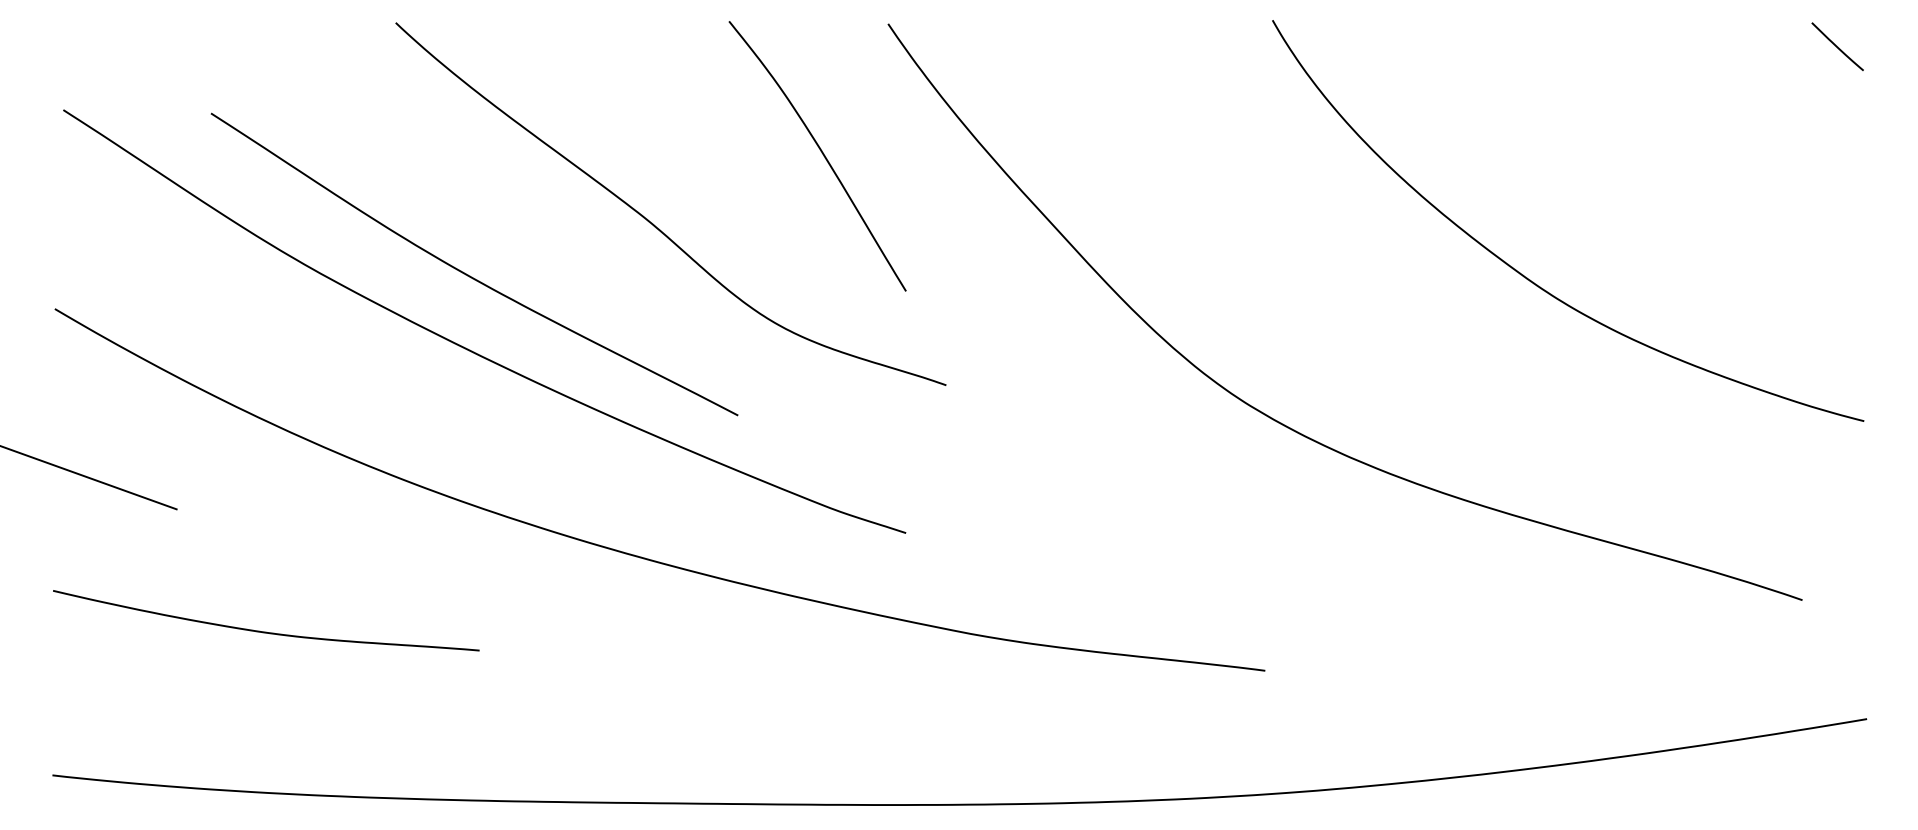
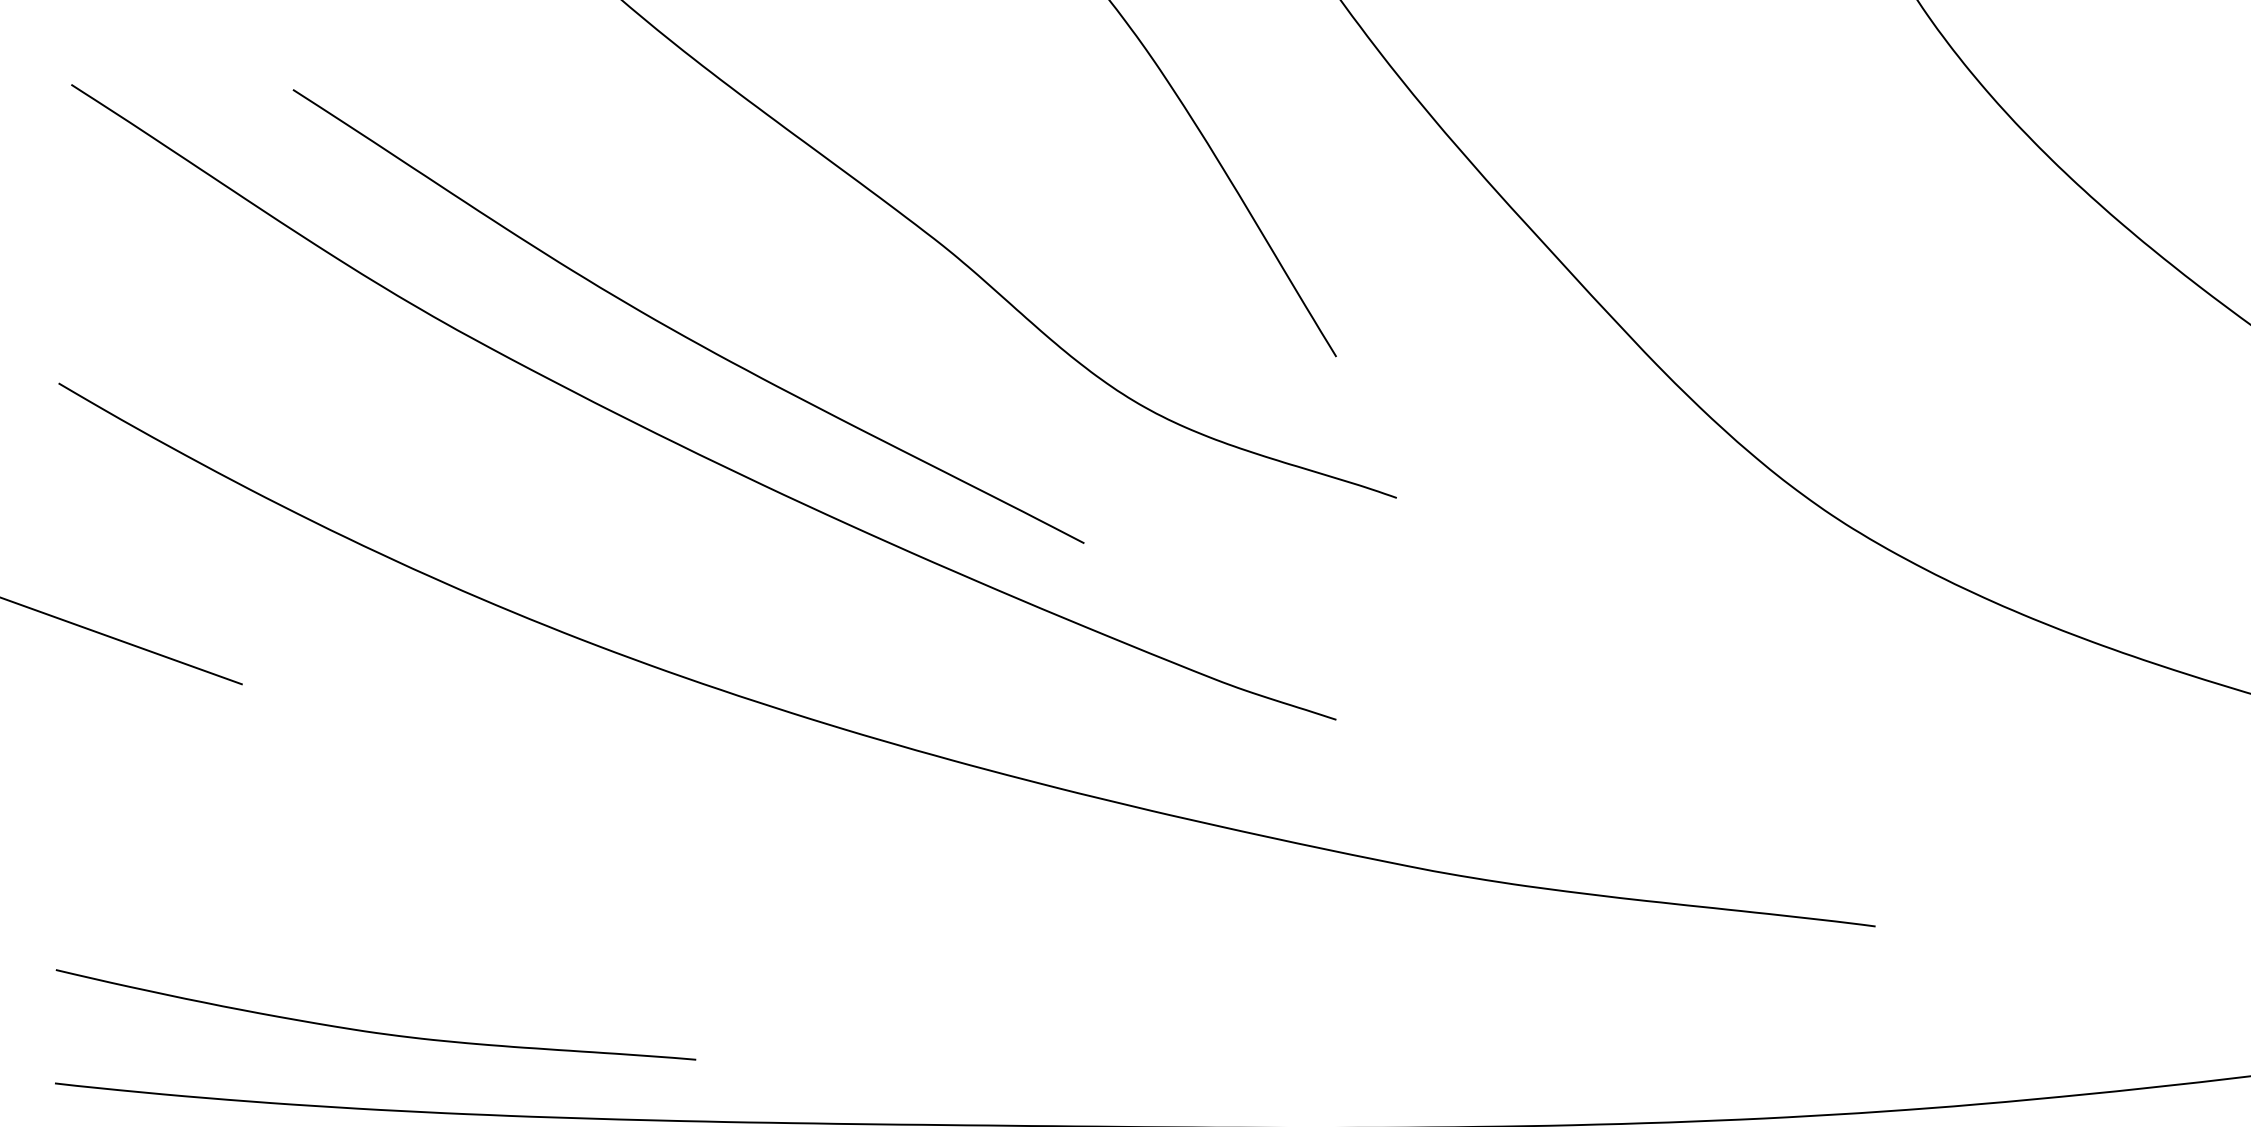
curve: (266, 631) -> (376, 1031), moved

